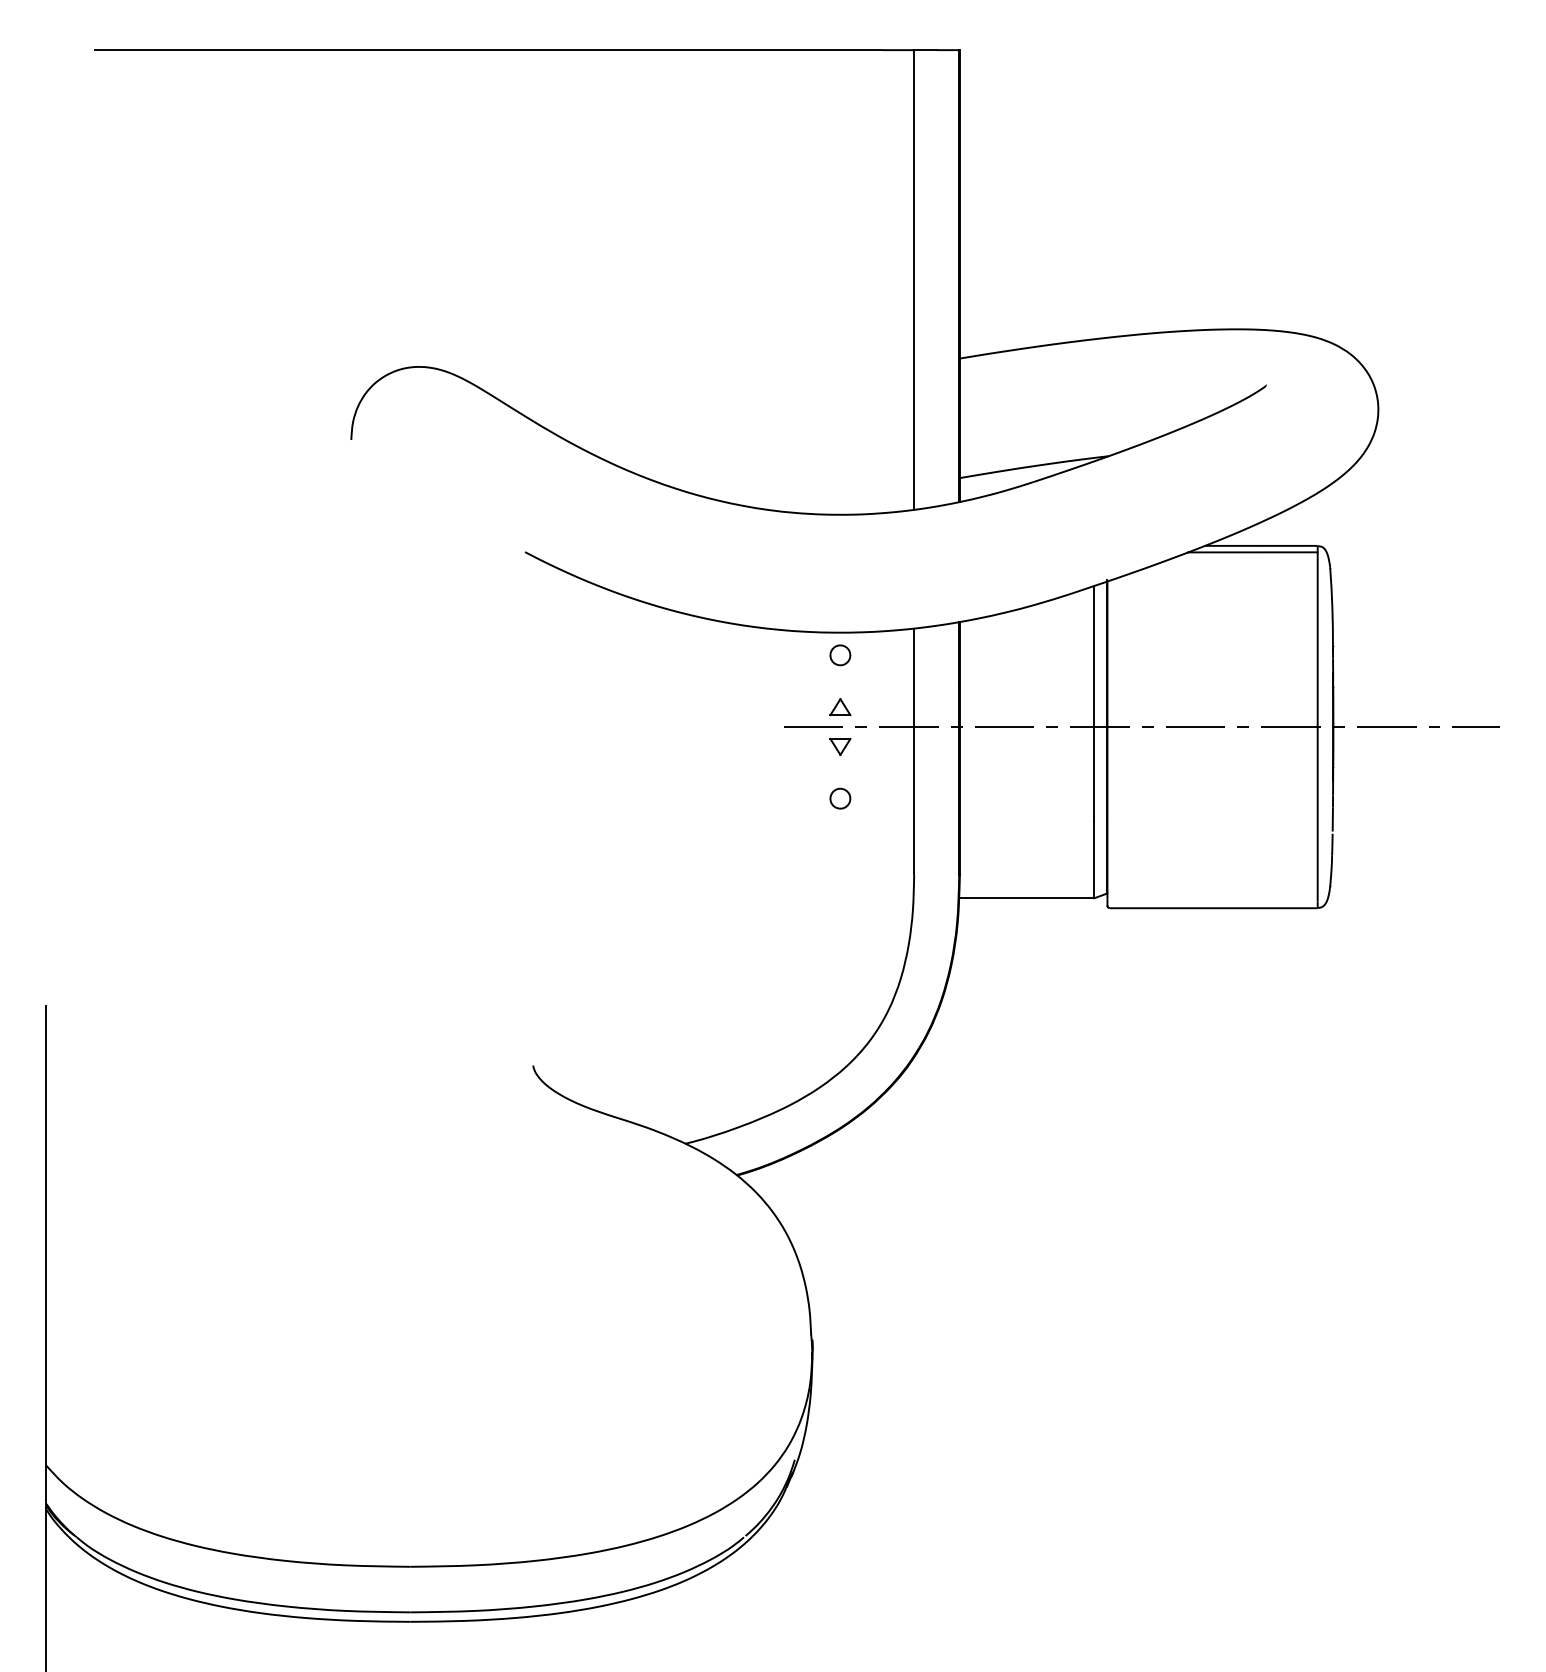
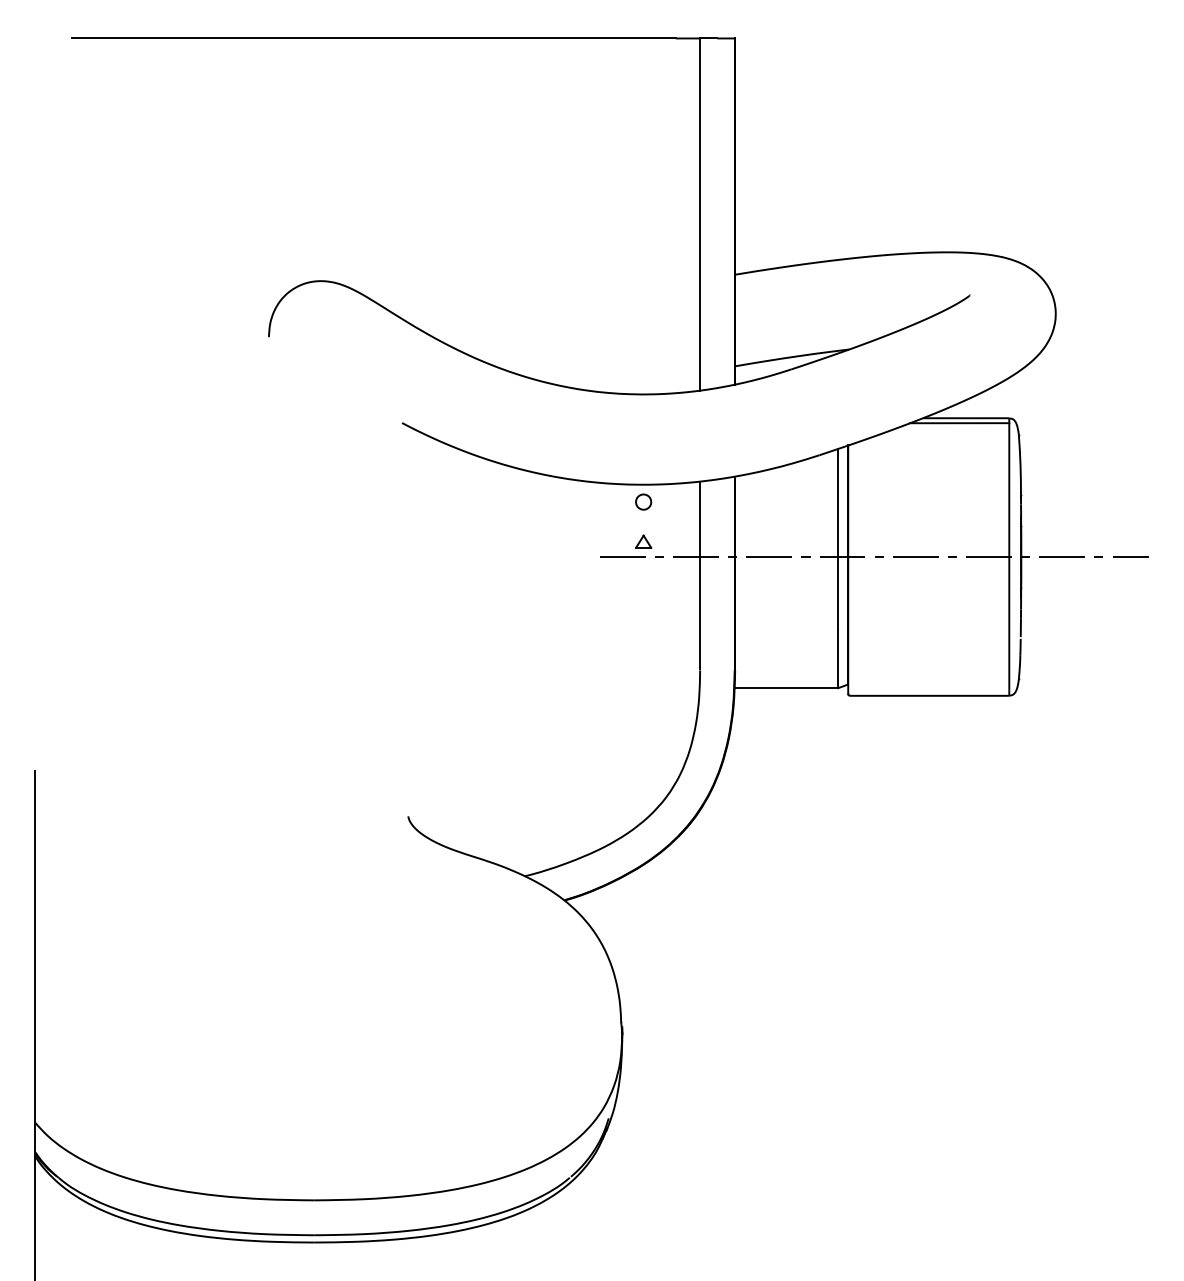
part: (840, 747) -> (643, 572), removed
part: (840, 798) -> (643, 611), removed

